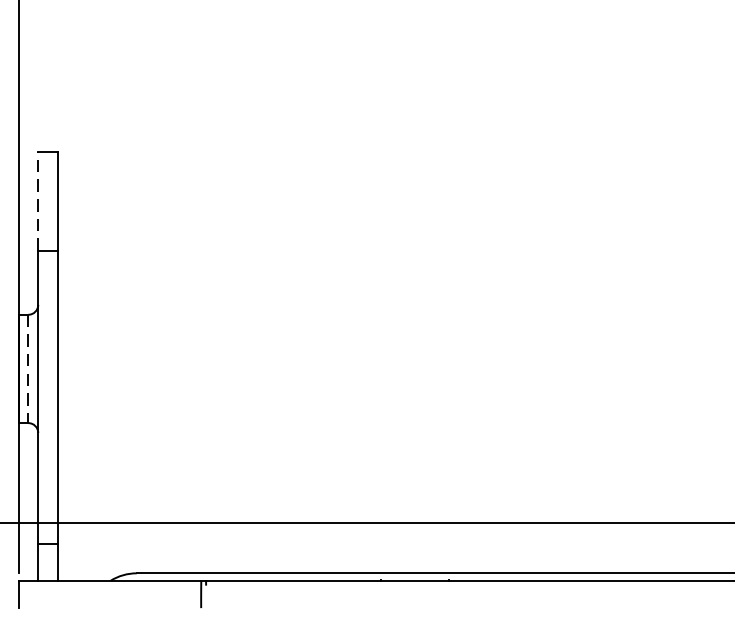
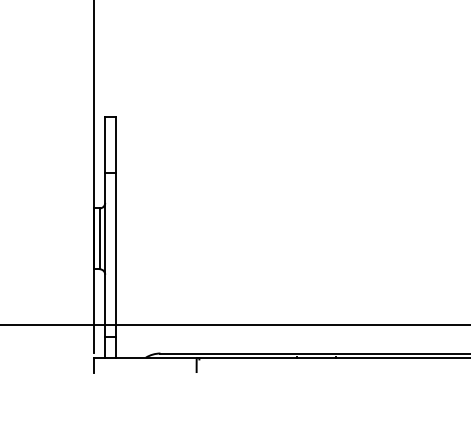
line: (38, 200) -> (105, 144), dashed -> solid
line: (28, 370) -> (99, 239), dashed -> solid

